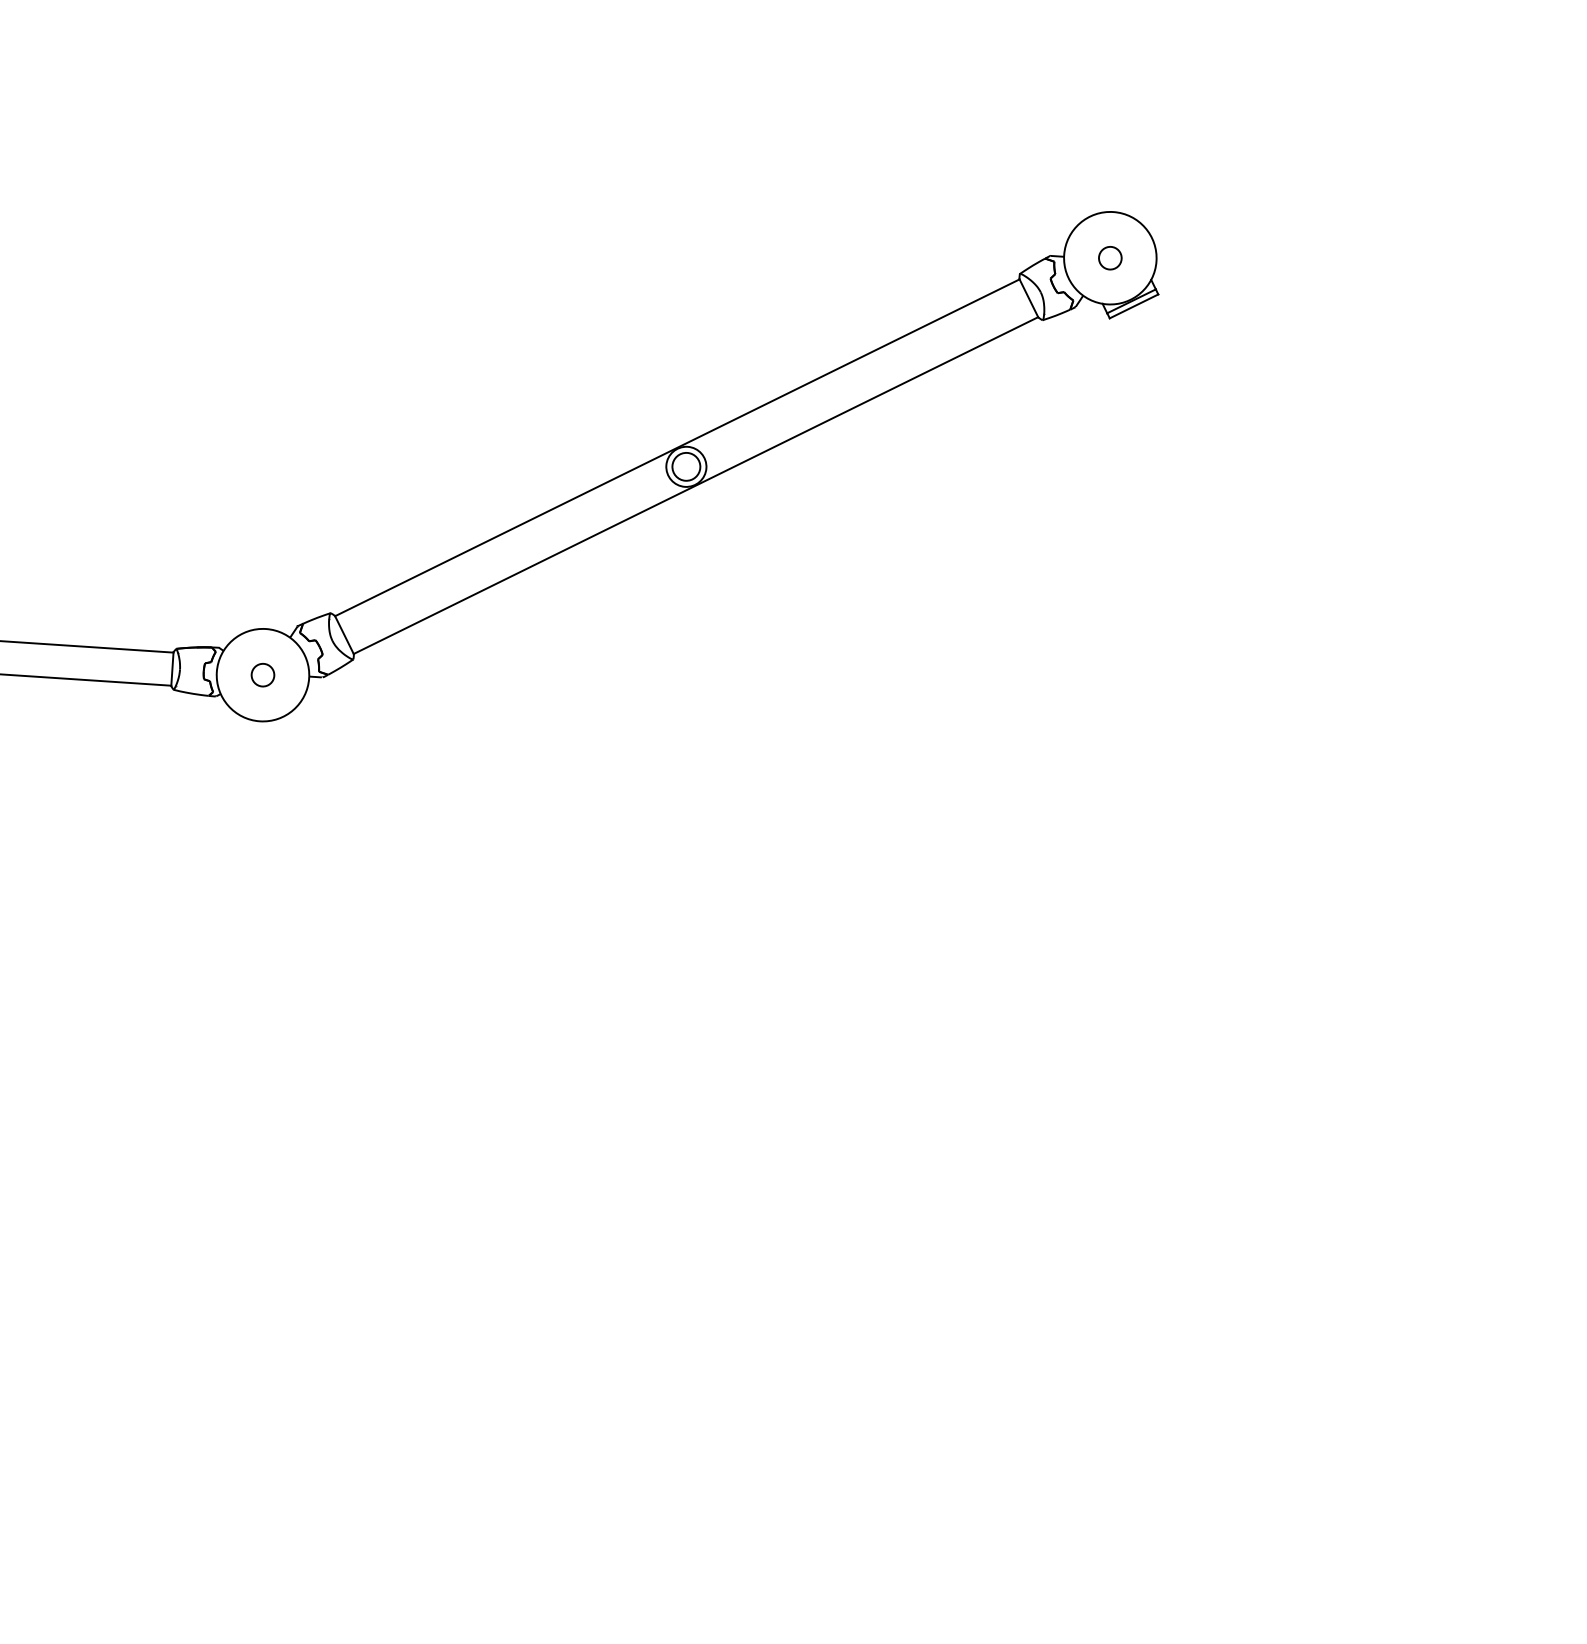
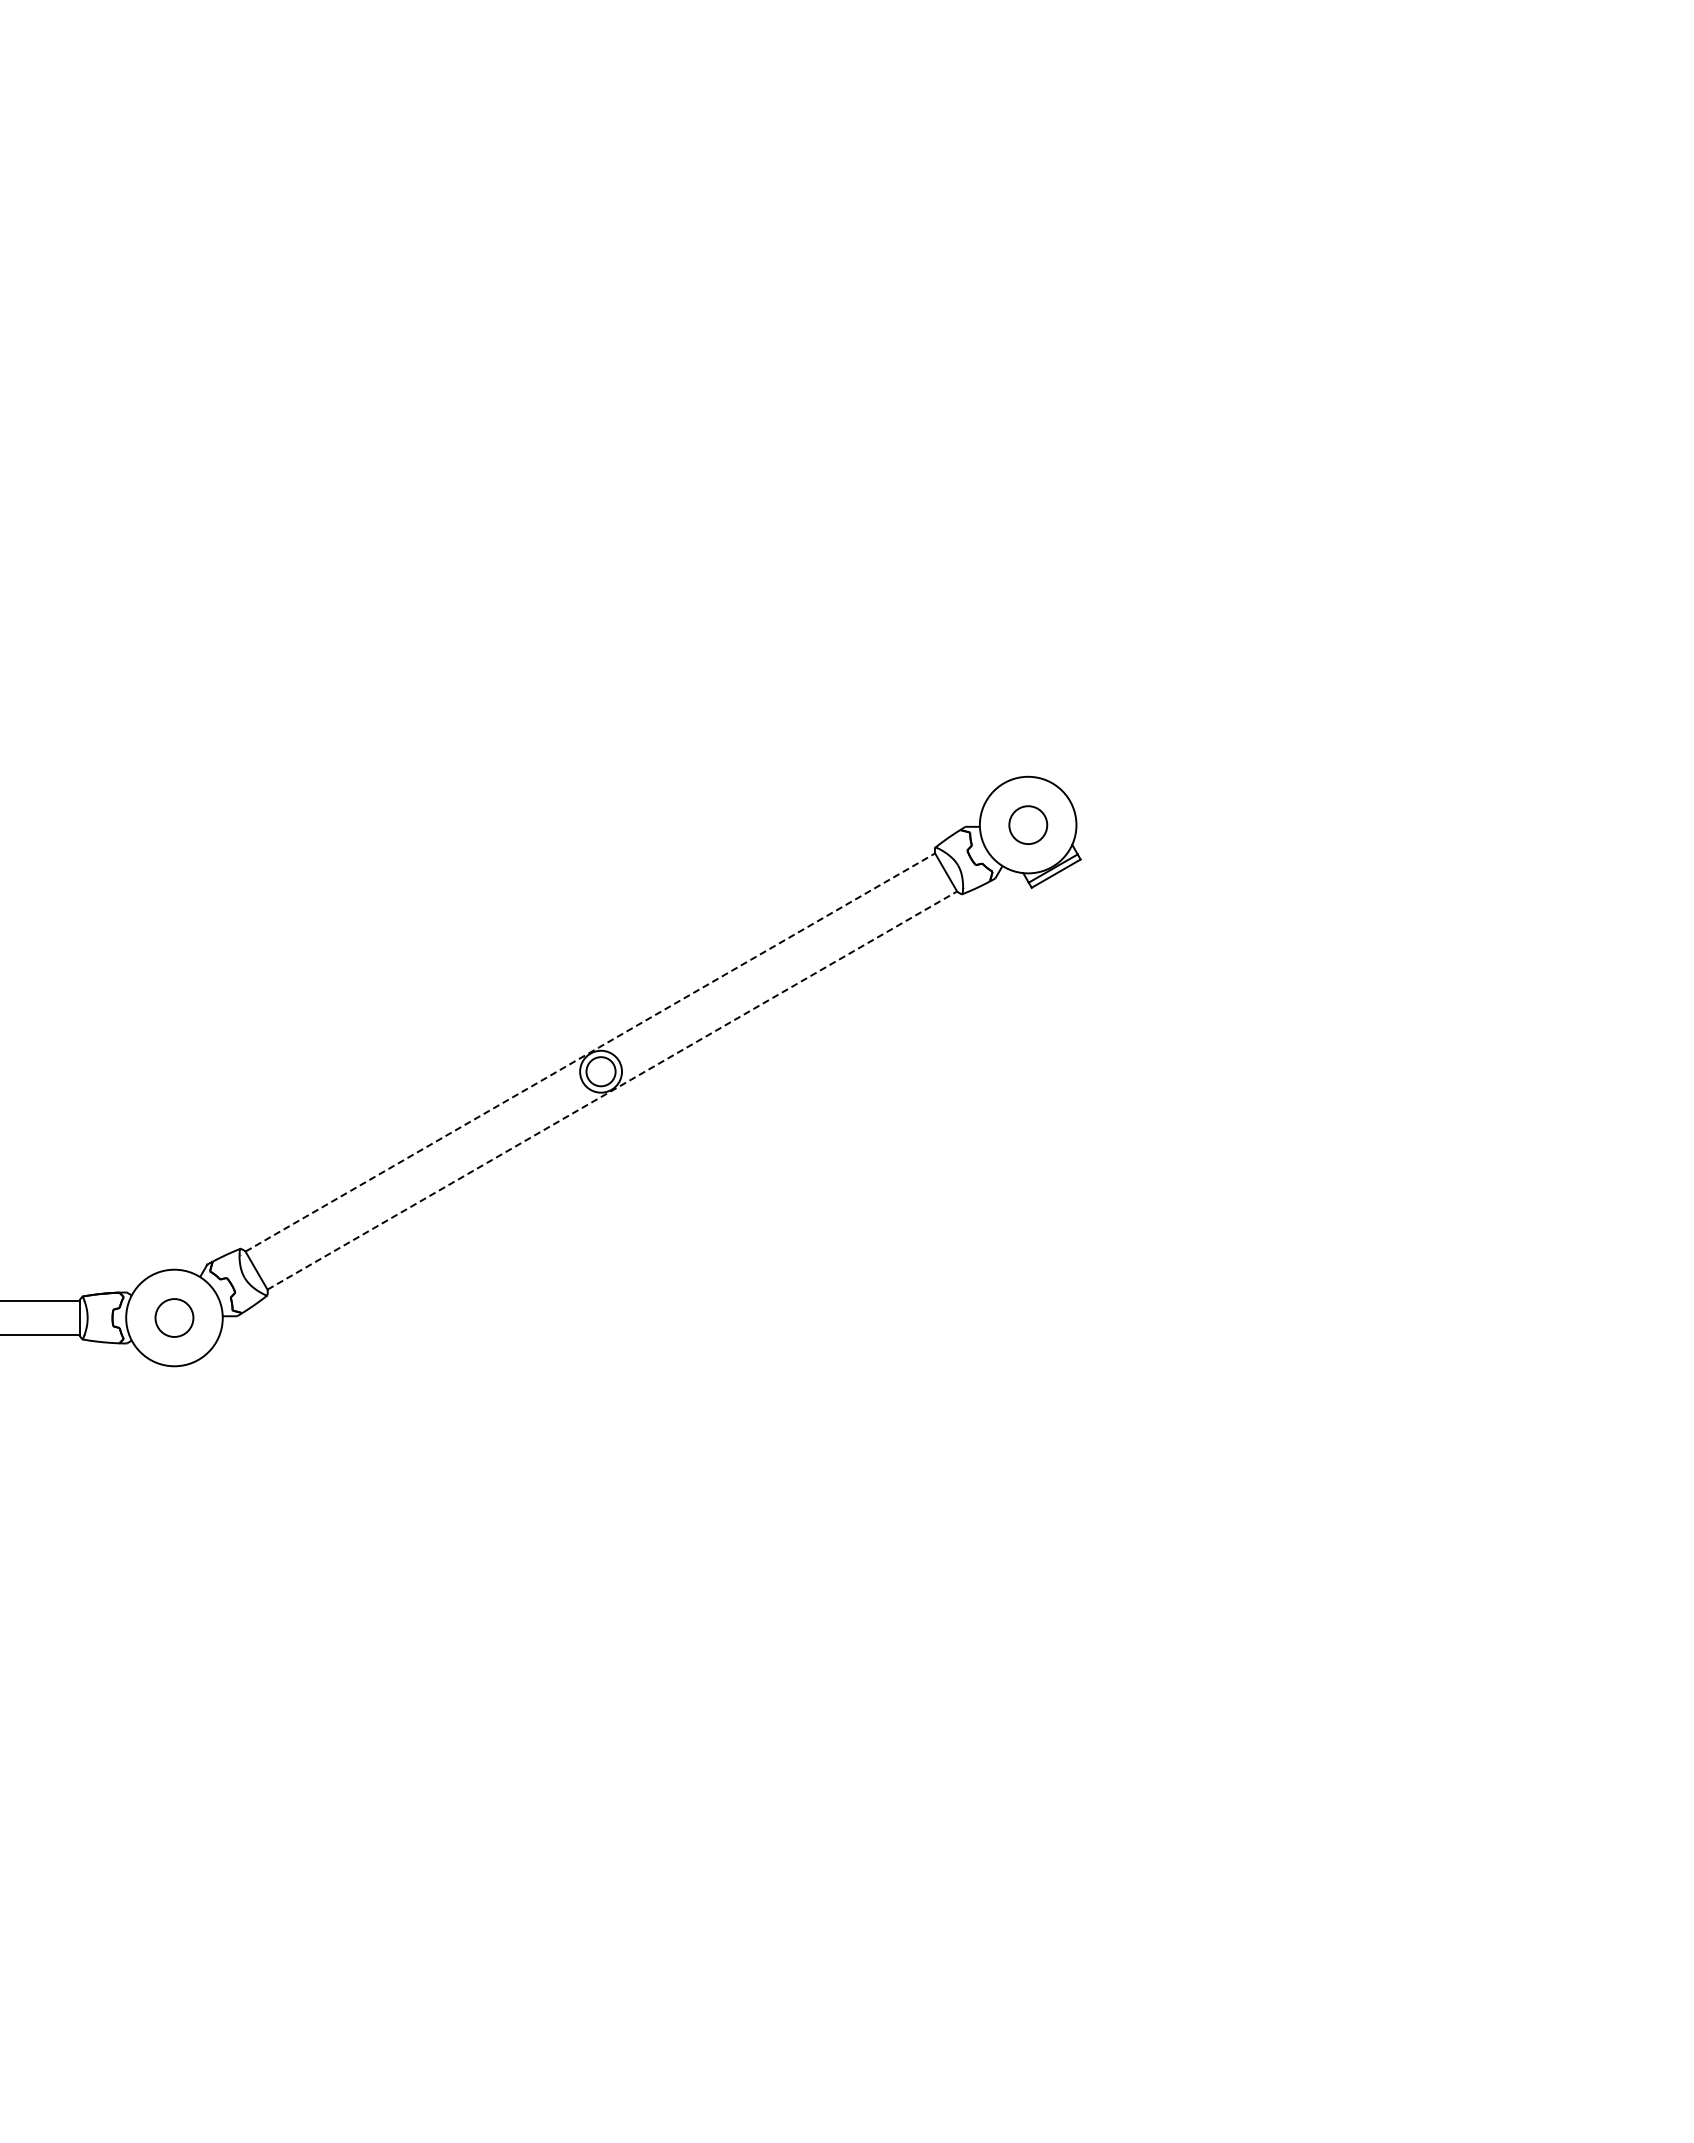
circle: (1109, 257) -> (1027, 824), size x1.6
line: (677, 447) -> (590, 1052), solid -> dashed
line: (696, 485) -> (612, 1090), solid -> dashed
circle: (263, 674) -> (174, 1317), size x1.6

